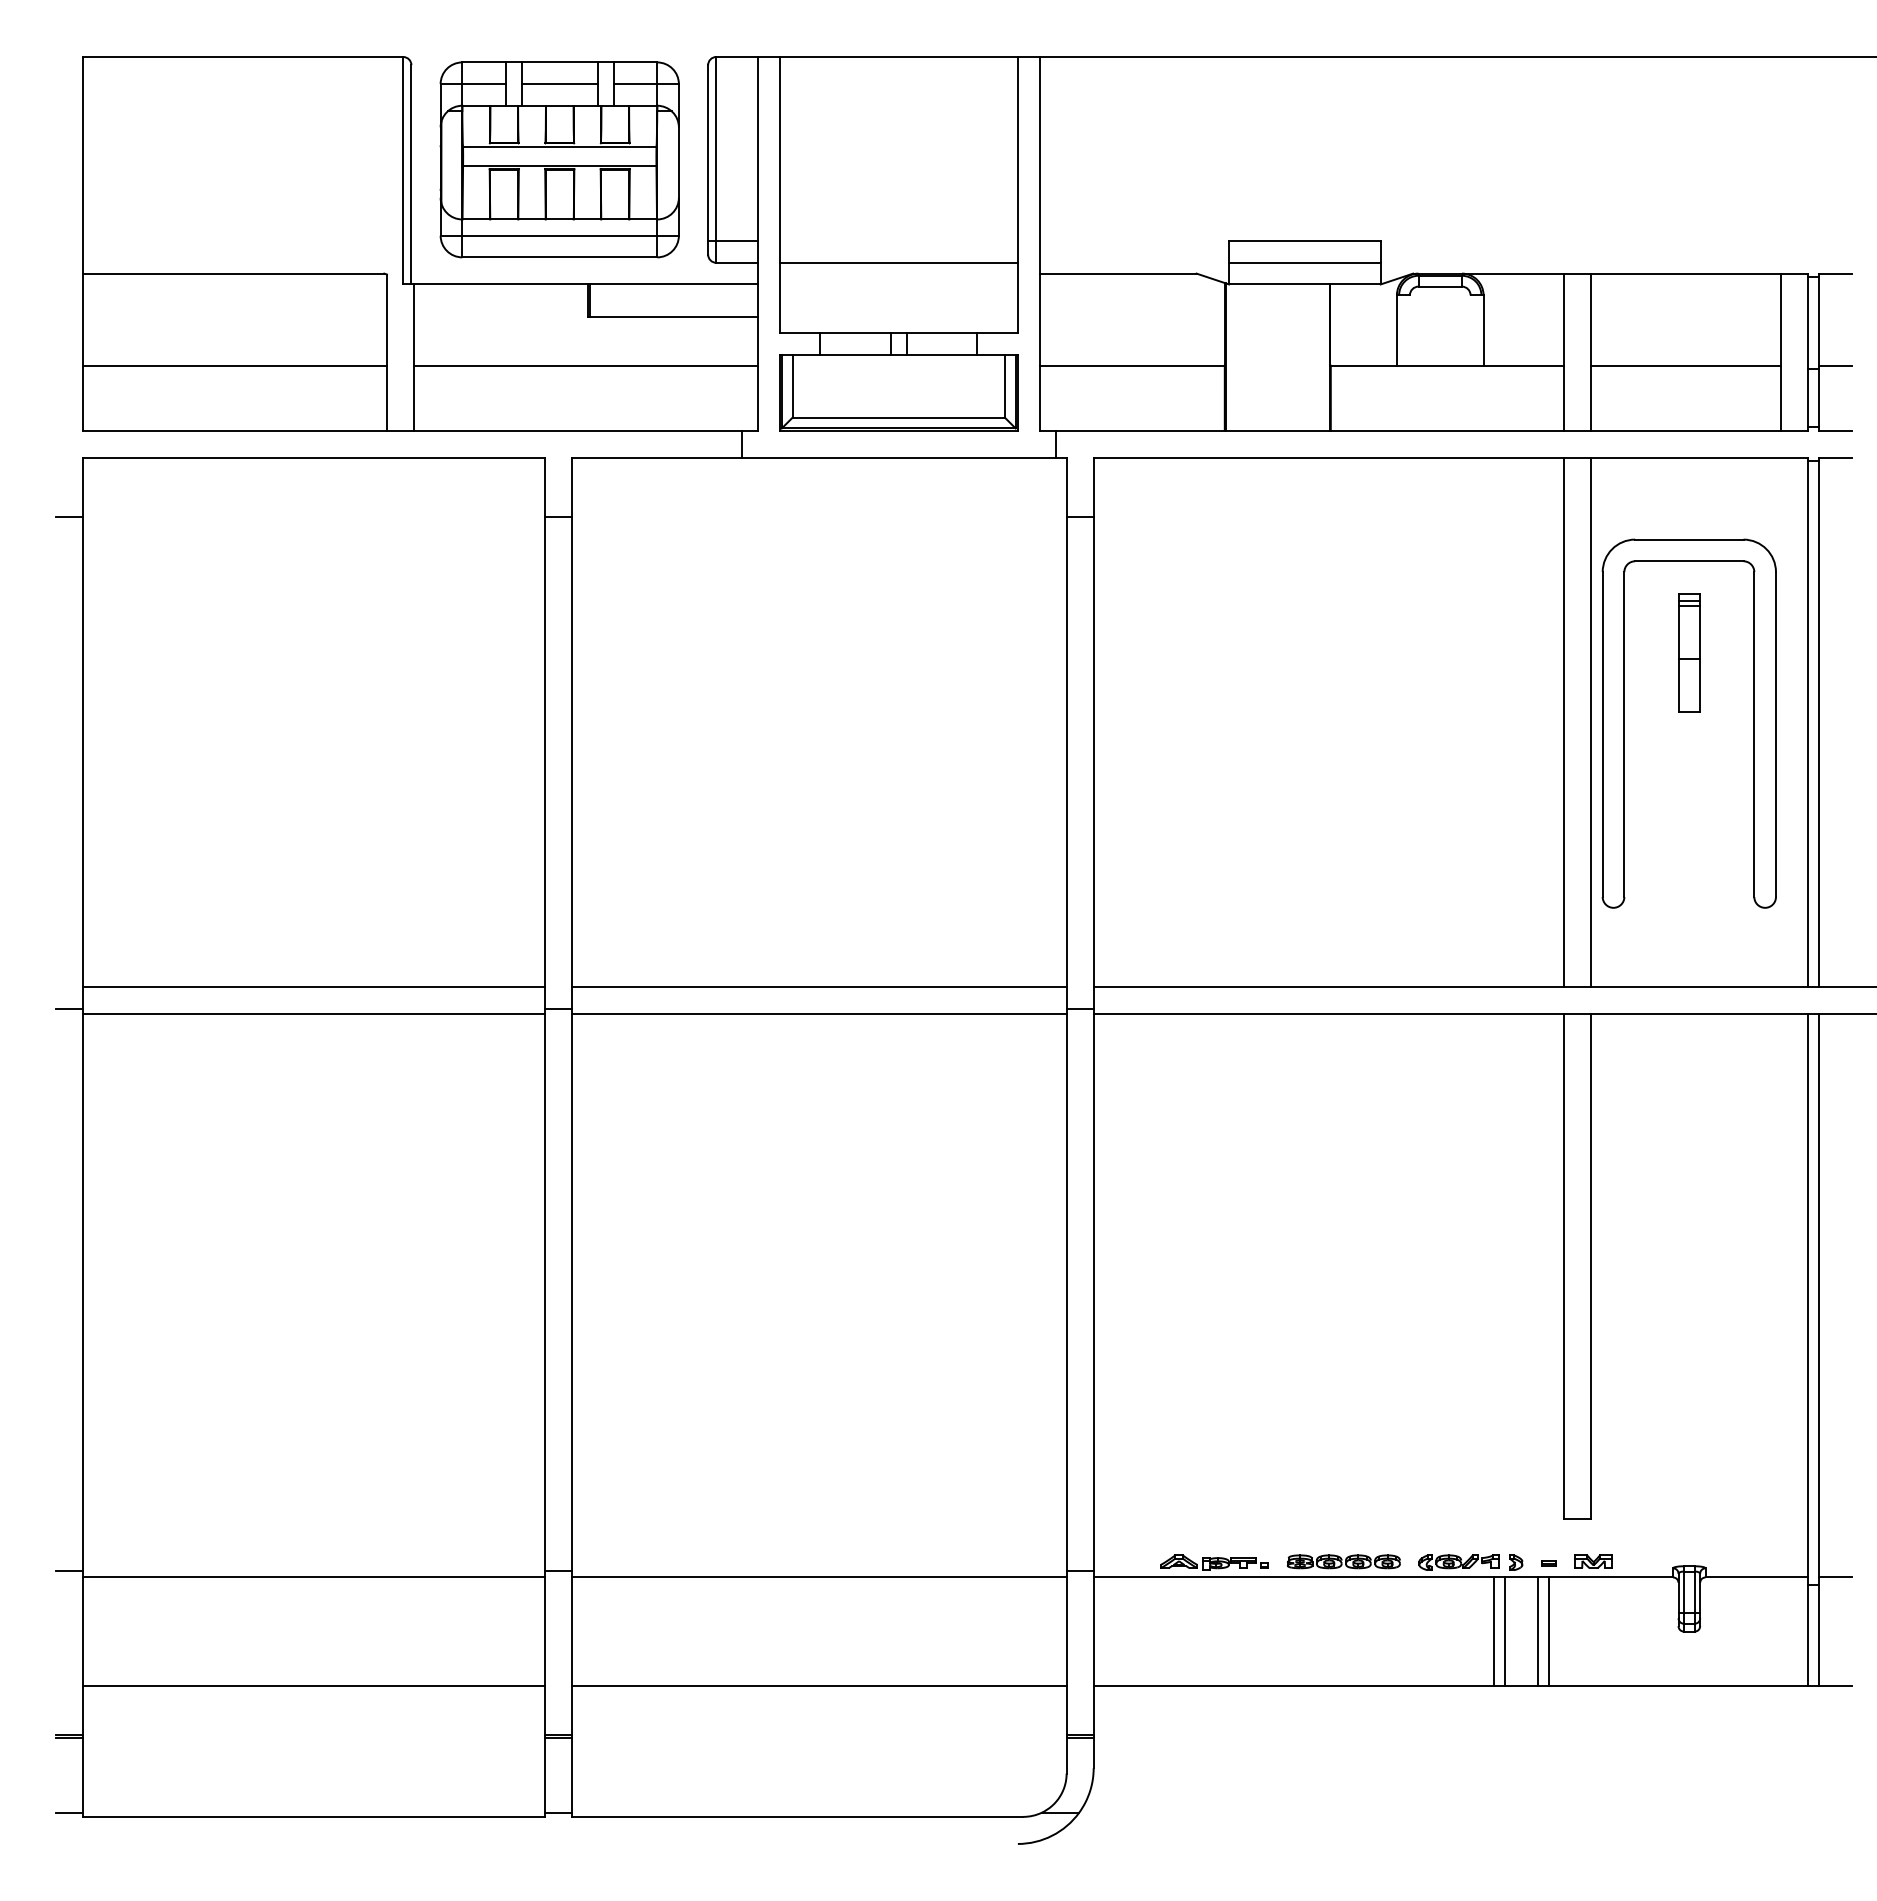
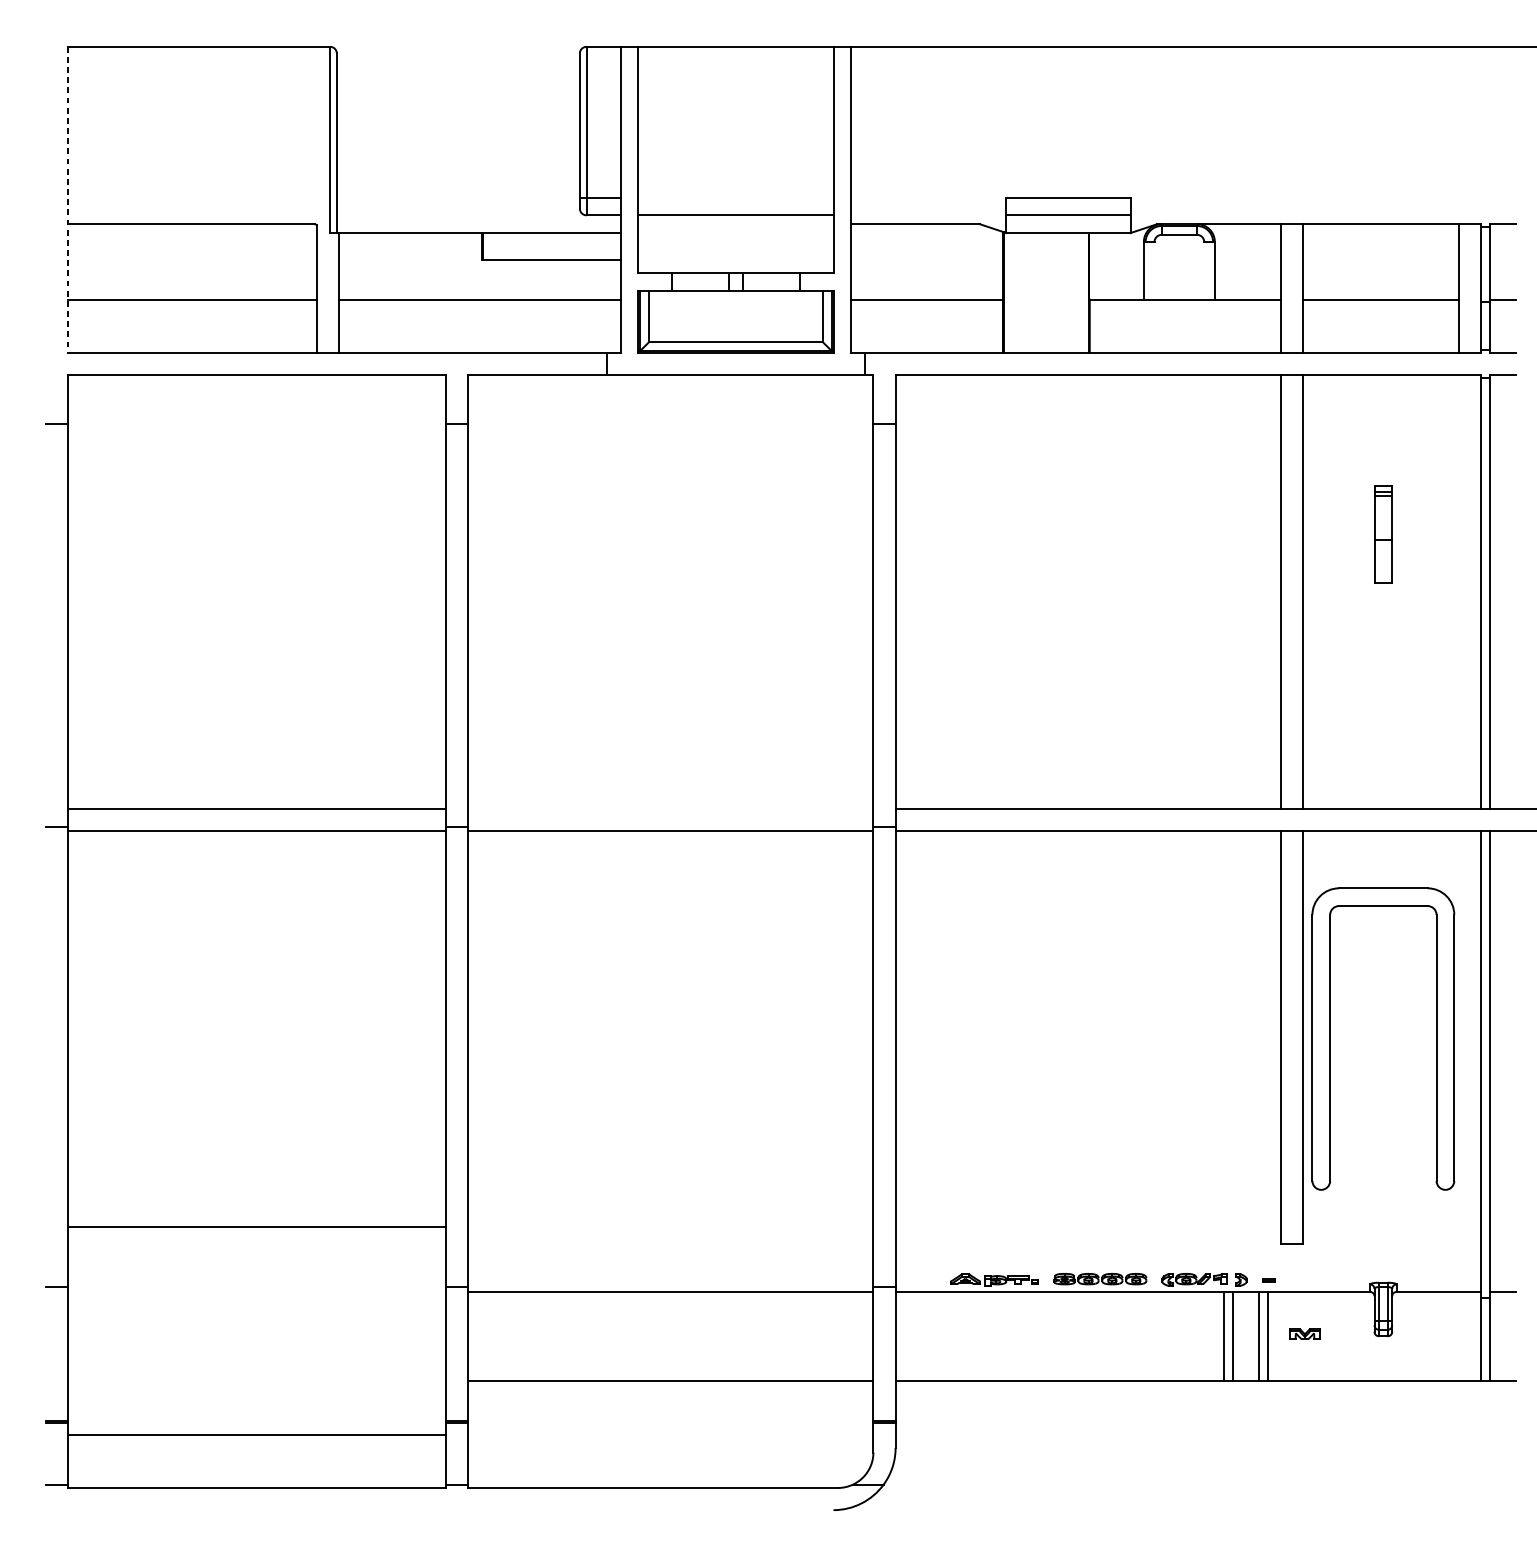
part: (559, 159) -> (458, 130), removed
line: (82, 243) -> (67, 199), solid -> dashed
part: (1624, 723) -> (1330, 1038), moved
line: (819, 987) -> (671, 808), removed
part: (1593, 1561) -> (1304, 1333), moved
line: (313, 1577) -> (256, 1227), moved
line: (313, 1685) -> (256, 1434), moved

